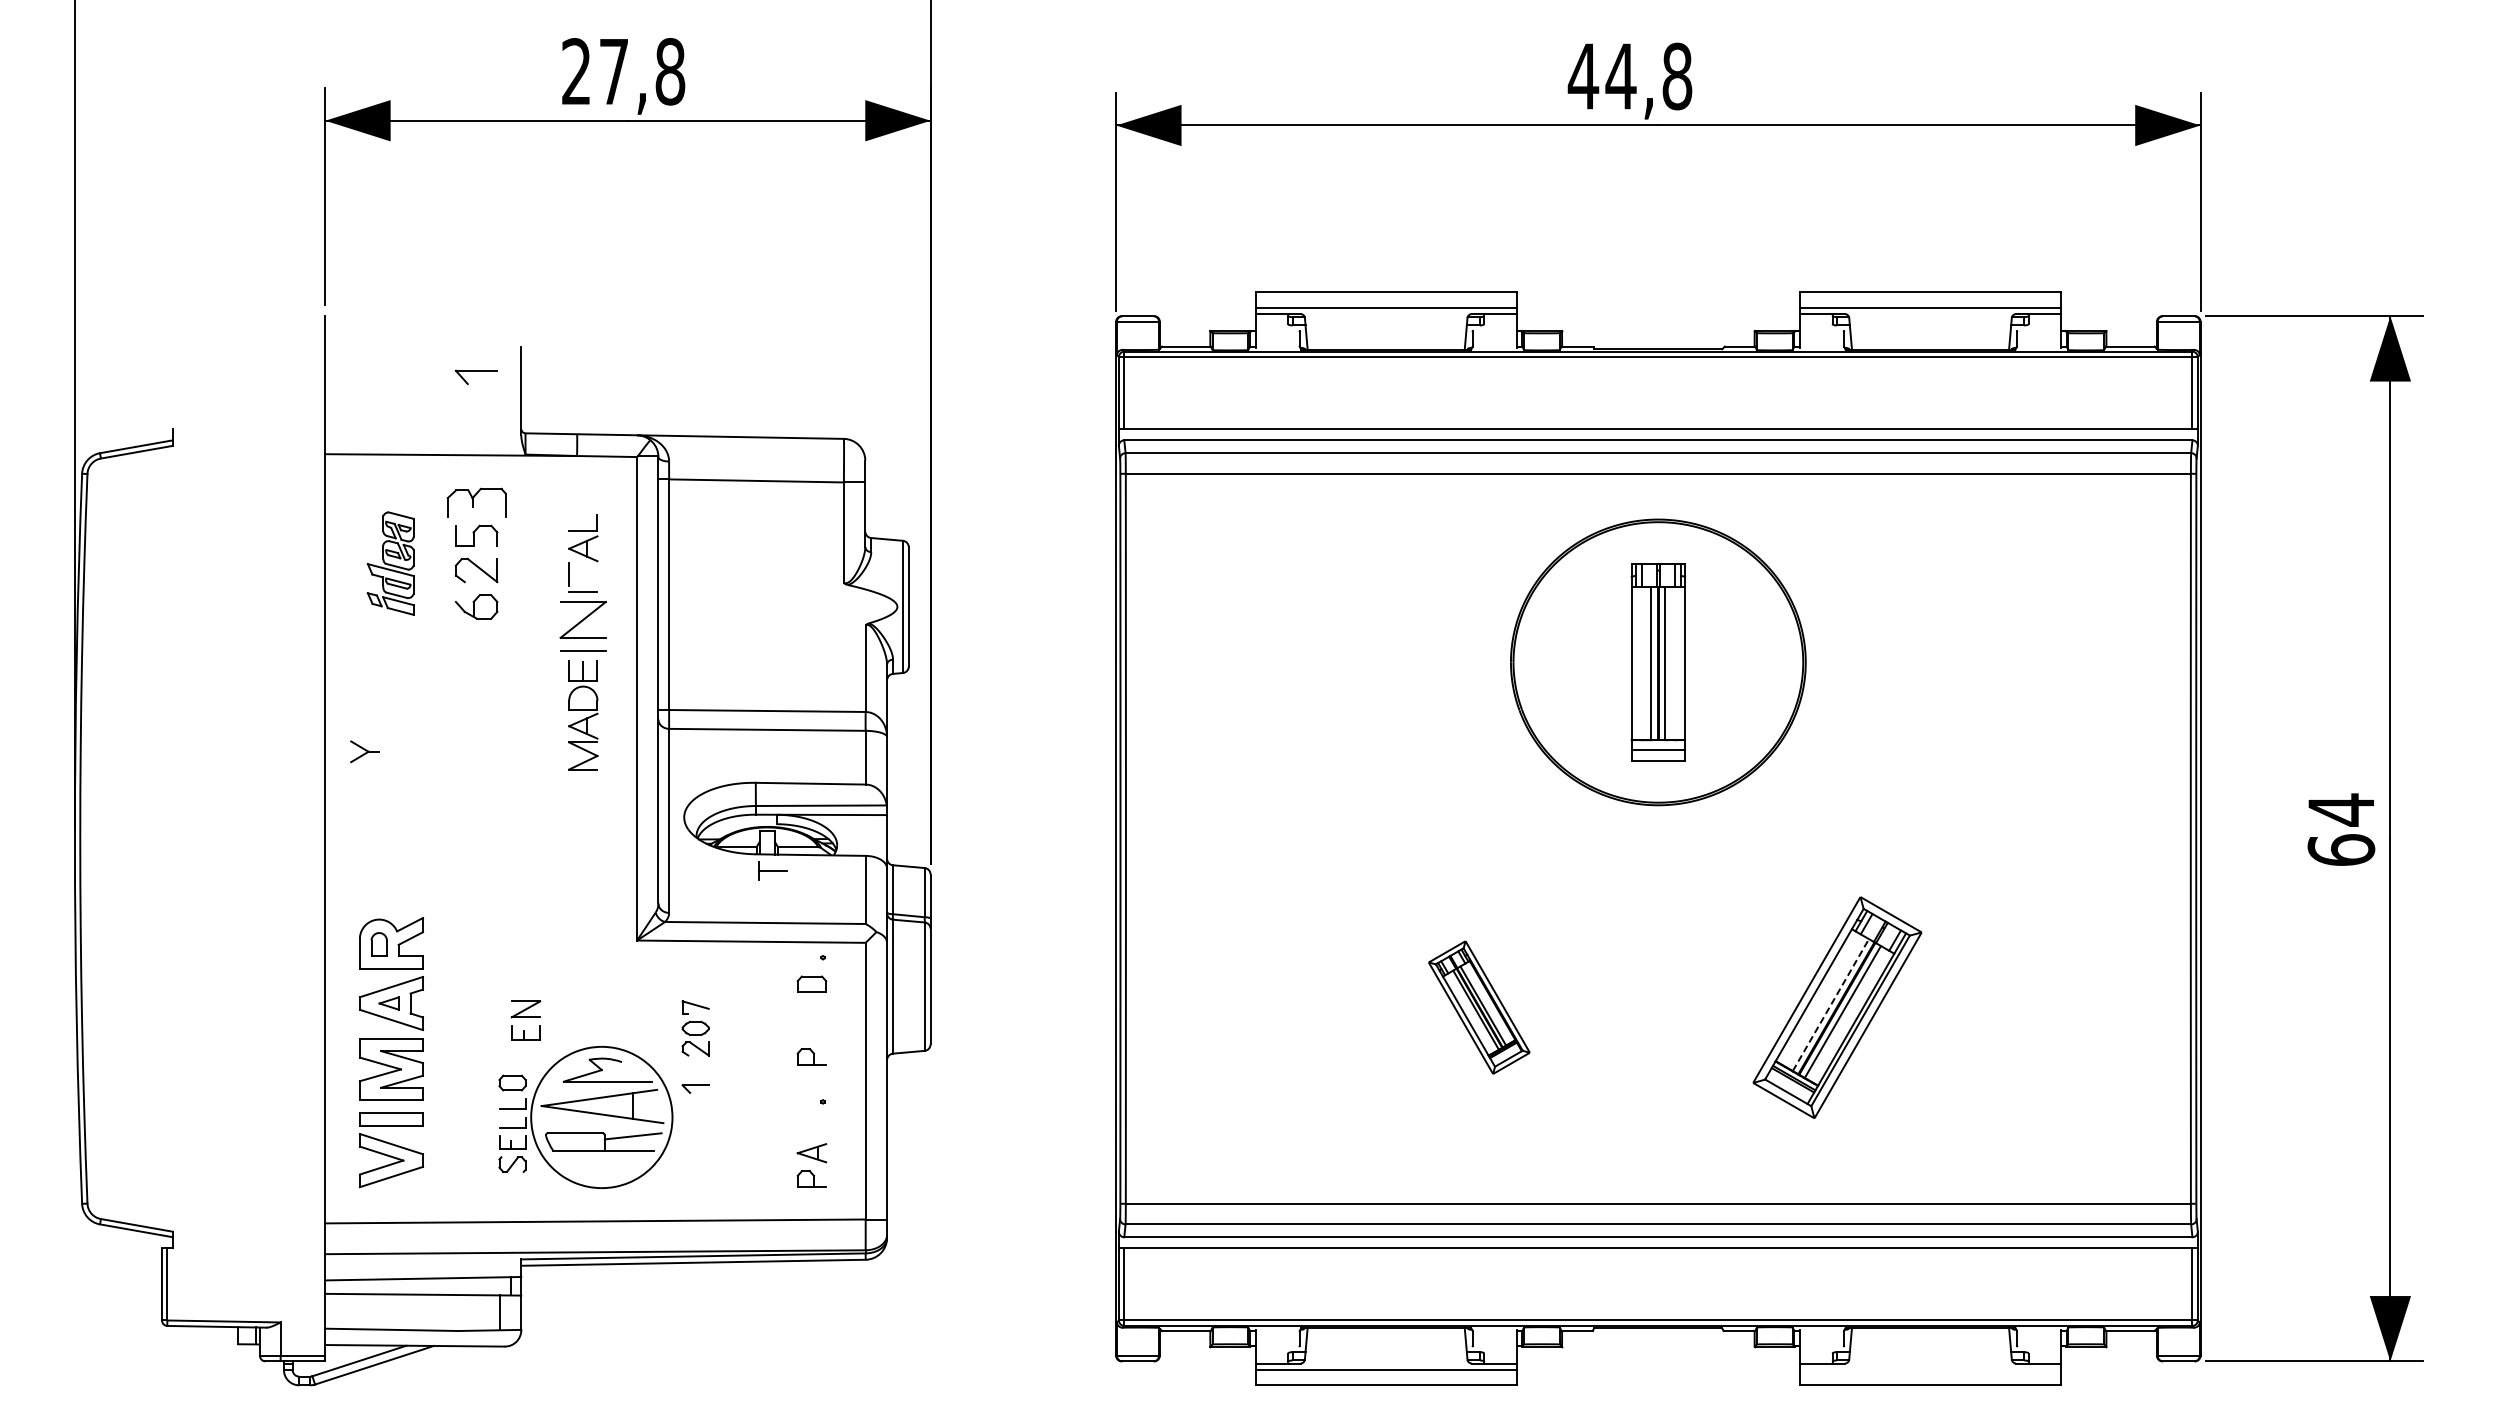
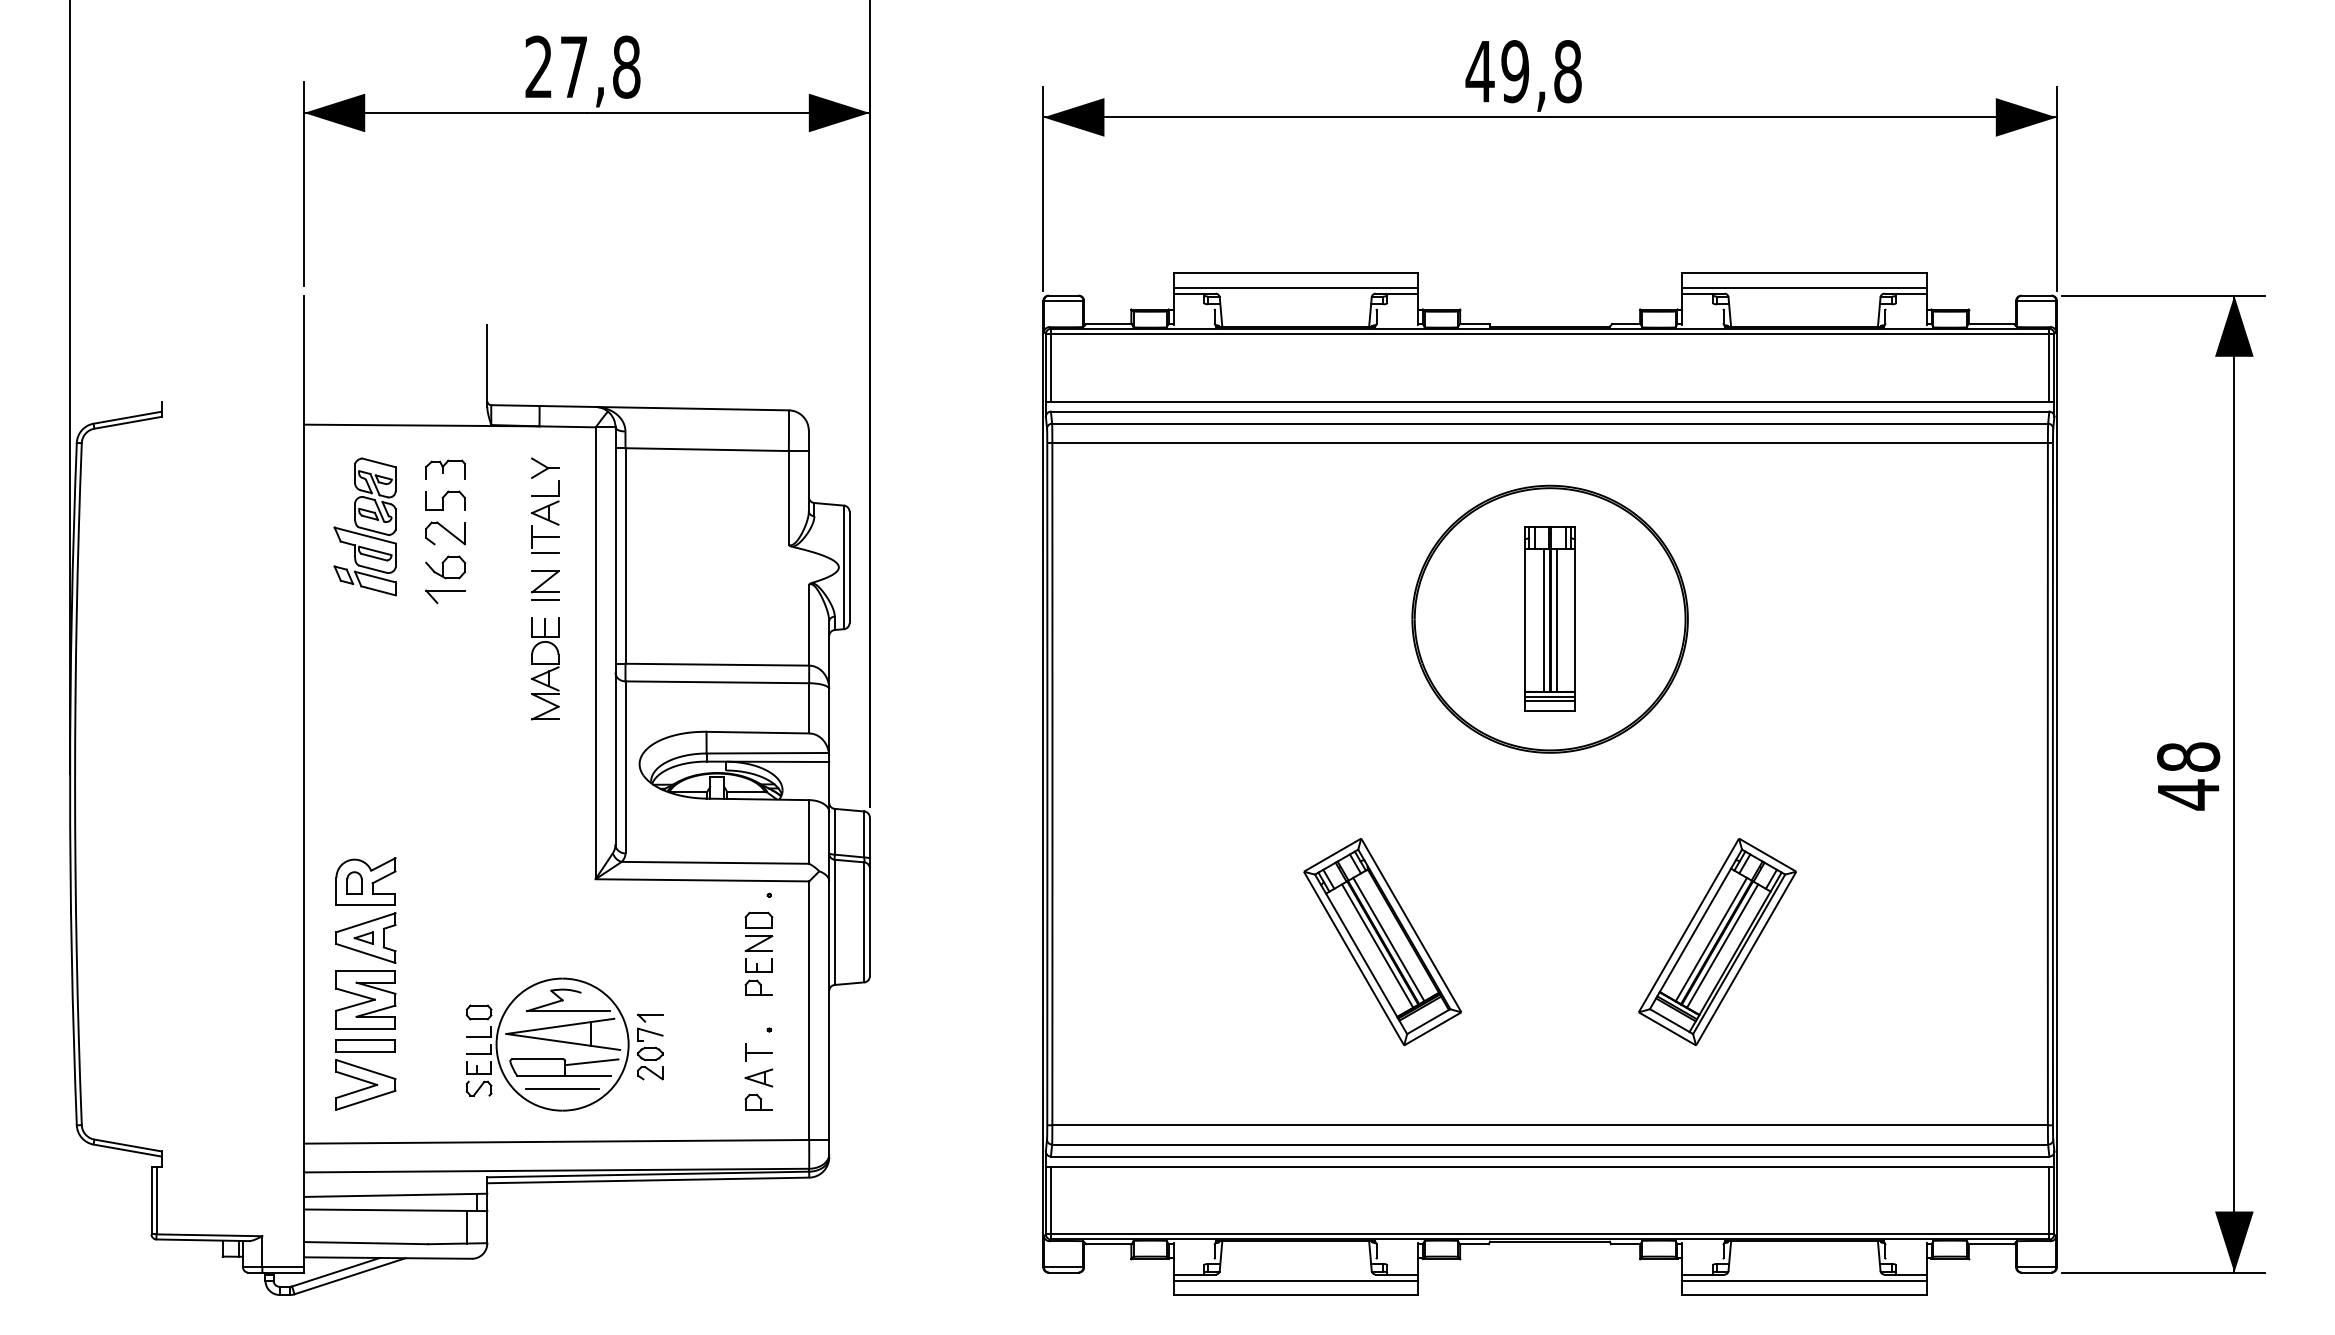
text: (1620, 76) -> (1514, 71), 44,8 -> 49,8
part: (475, 377) -> (444, 596), moved
part: (476, 502) -> (445, 469), size x0.71
part: (390, 563) -> (365, 526), size x1.43
line: (583, 574) -> (545, 537), added
part: (583, 626) -> (545, 585), size x0.62
line: (1658, 745) -> (1550, 696), added
part: (364, 751) -> (544, 467), moved
text: (2341, 830) -> (2188, 776), 64 -> 48
part: (772, 870) -> (758, 1052), moved
line: (1831, 1004) -> (1711, 939), dashed -> solid
part: (1479, 1007) -> (1382, 941), size x1.67
part: (525, 1020) -> (758, 953), moved
part: (695, 1028) -> (650, 1053), moved
line: (601, 1165) -> (562, 1089), added
line: (1930, 1370) -> (1804, 1281), added

